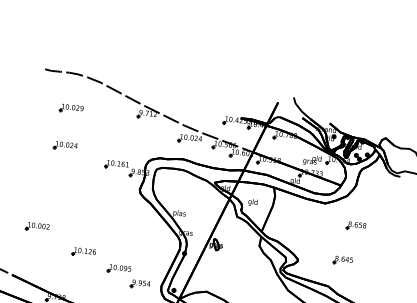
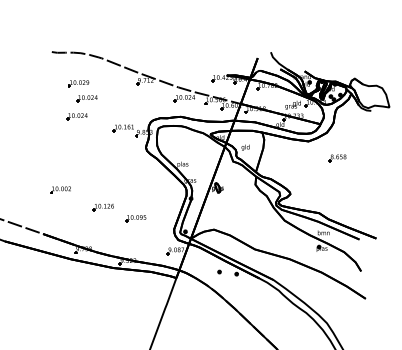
part: (78, 126) -> (86, 98), added
part: (342, 260) -> (329, 189), removed
part: (140, 284) -> (155, 229), removed

